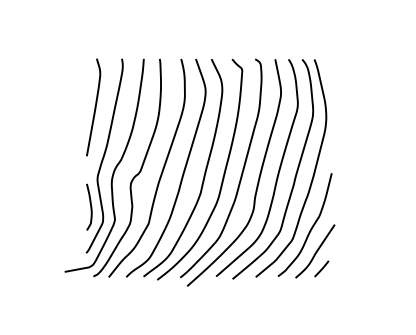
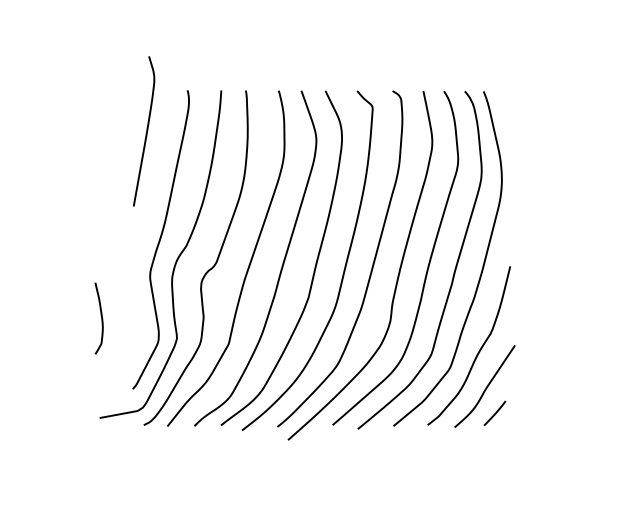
curve: (94, 107) -> (145, 131), moved
curve: (90, 206) -> (100, 317), moved

